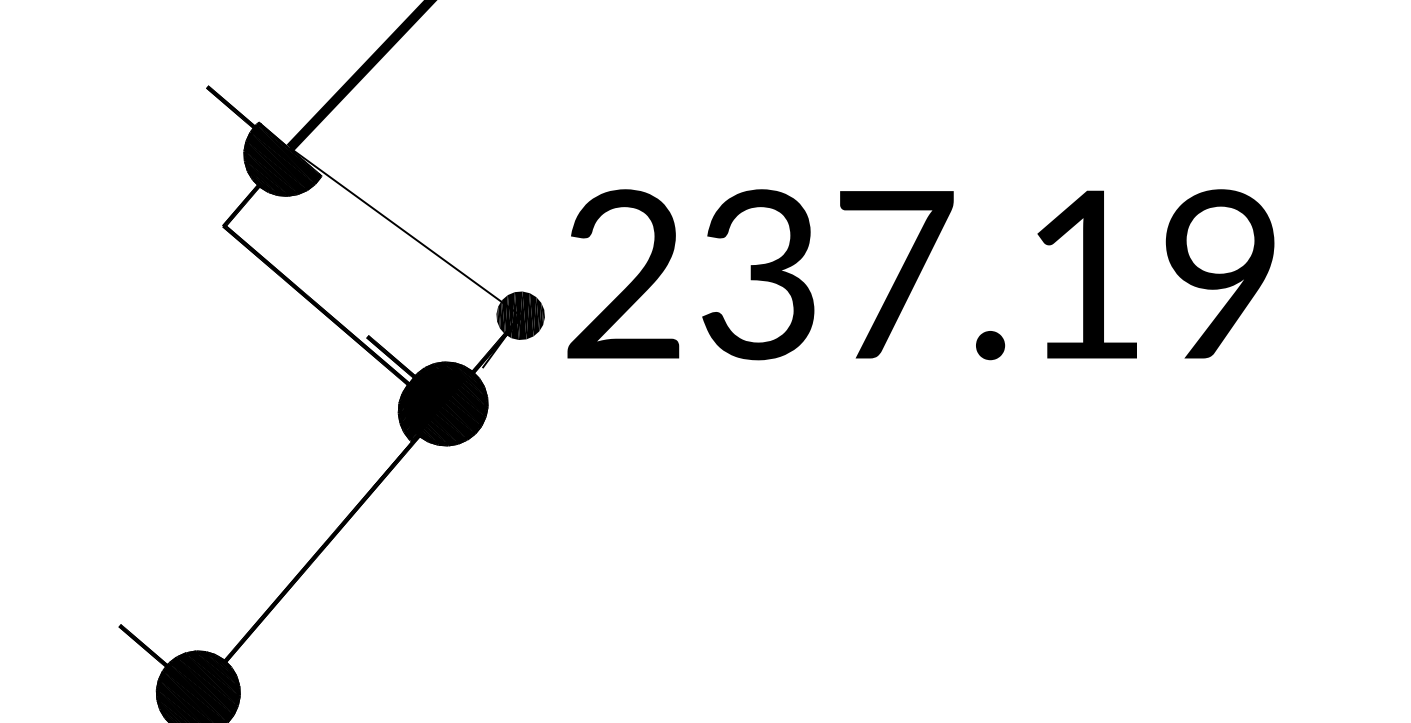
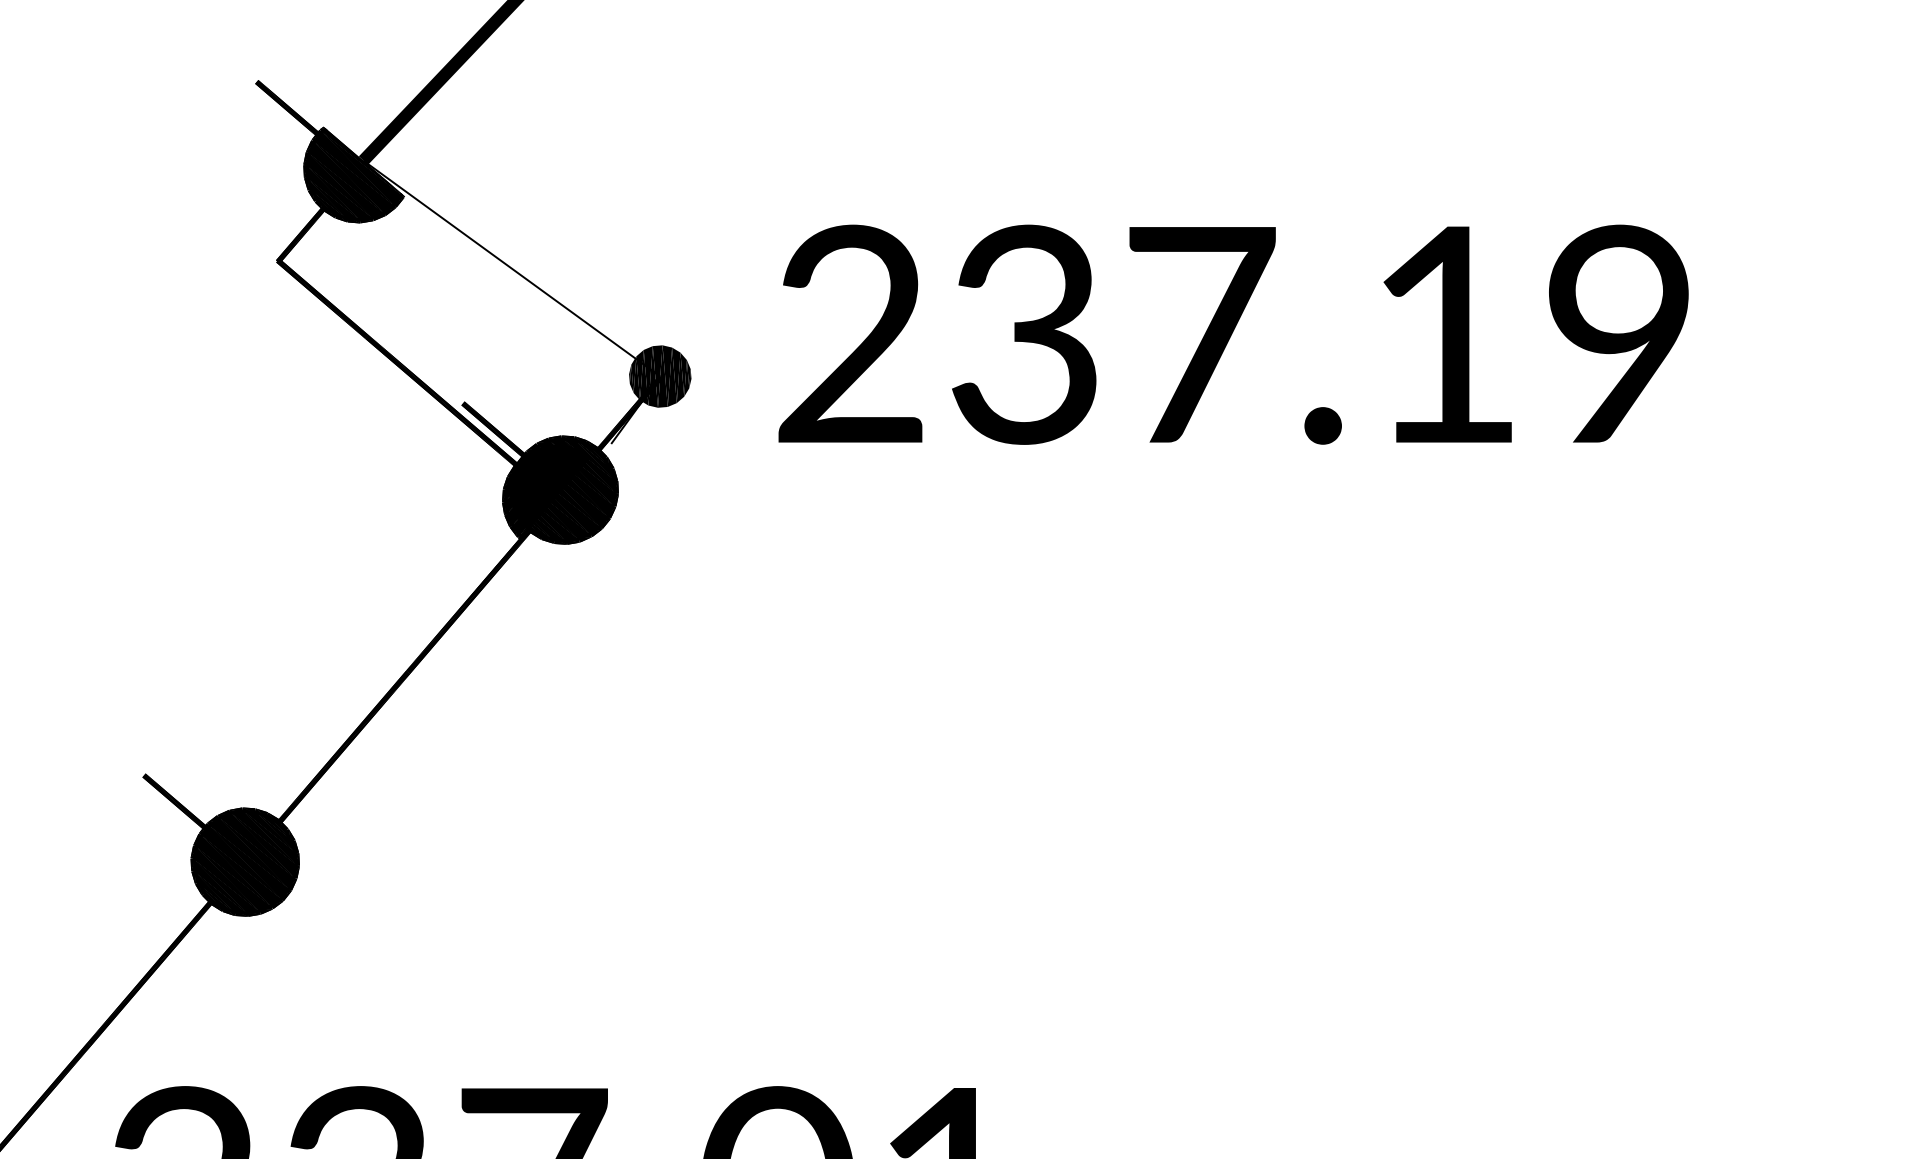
text: (920, 274) -> (1233, 334), moved

